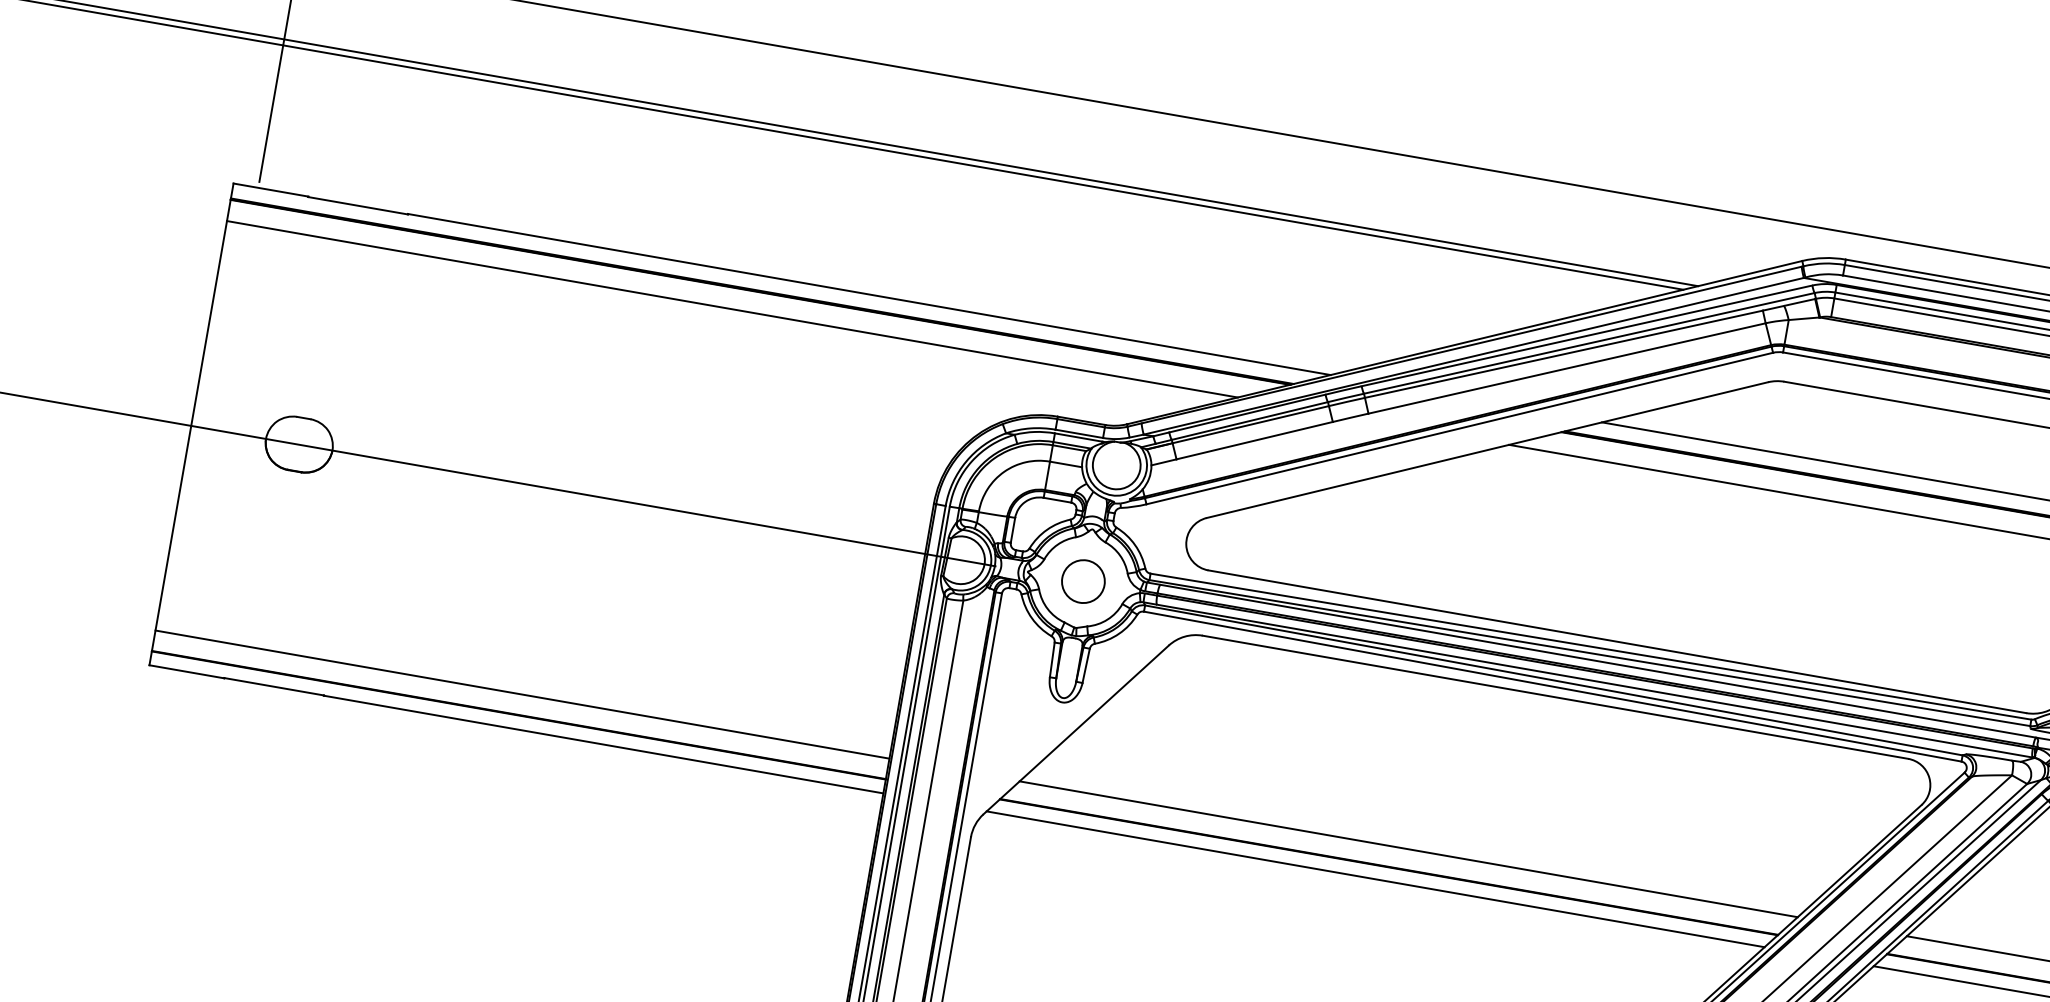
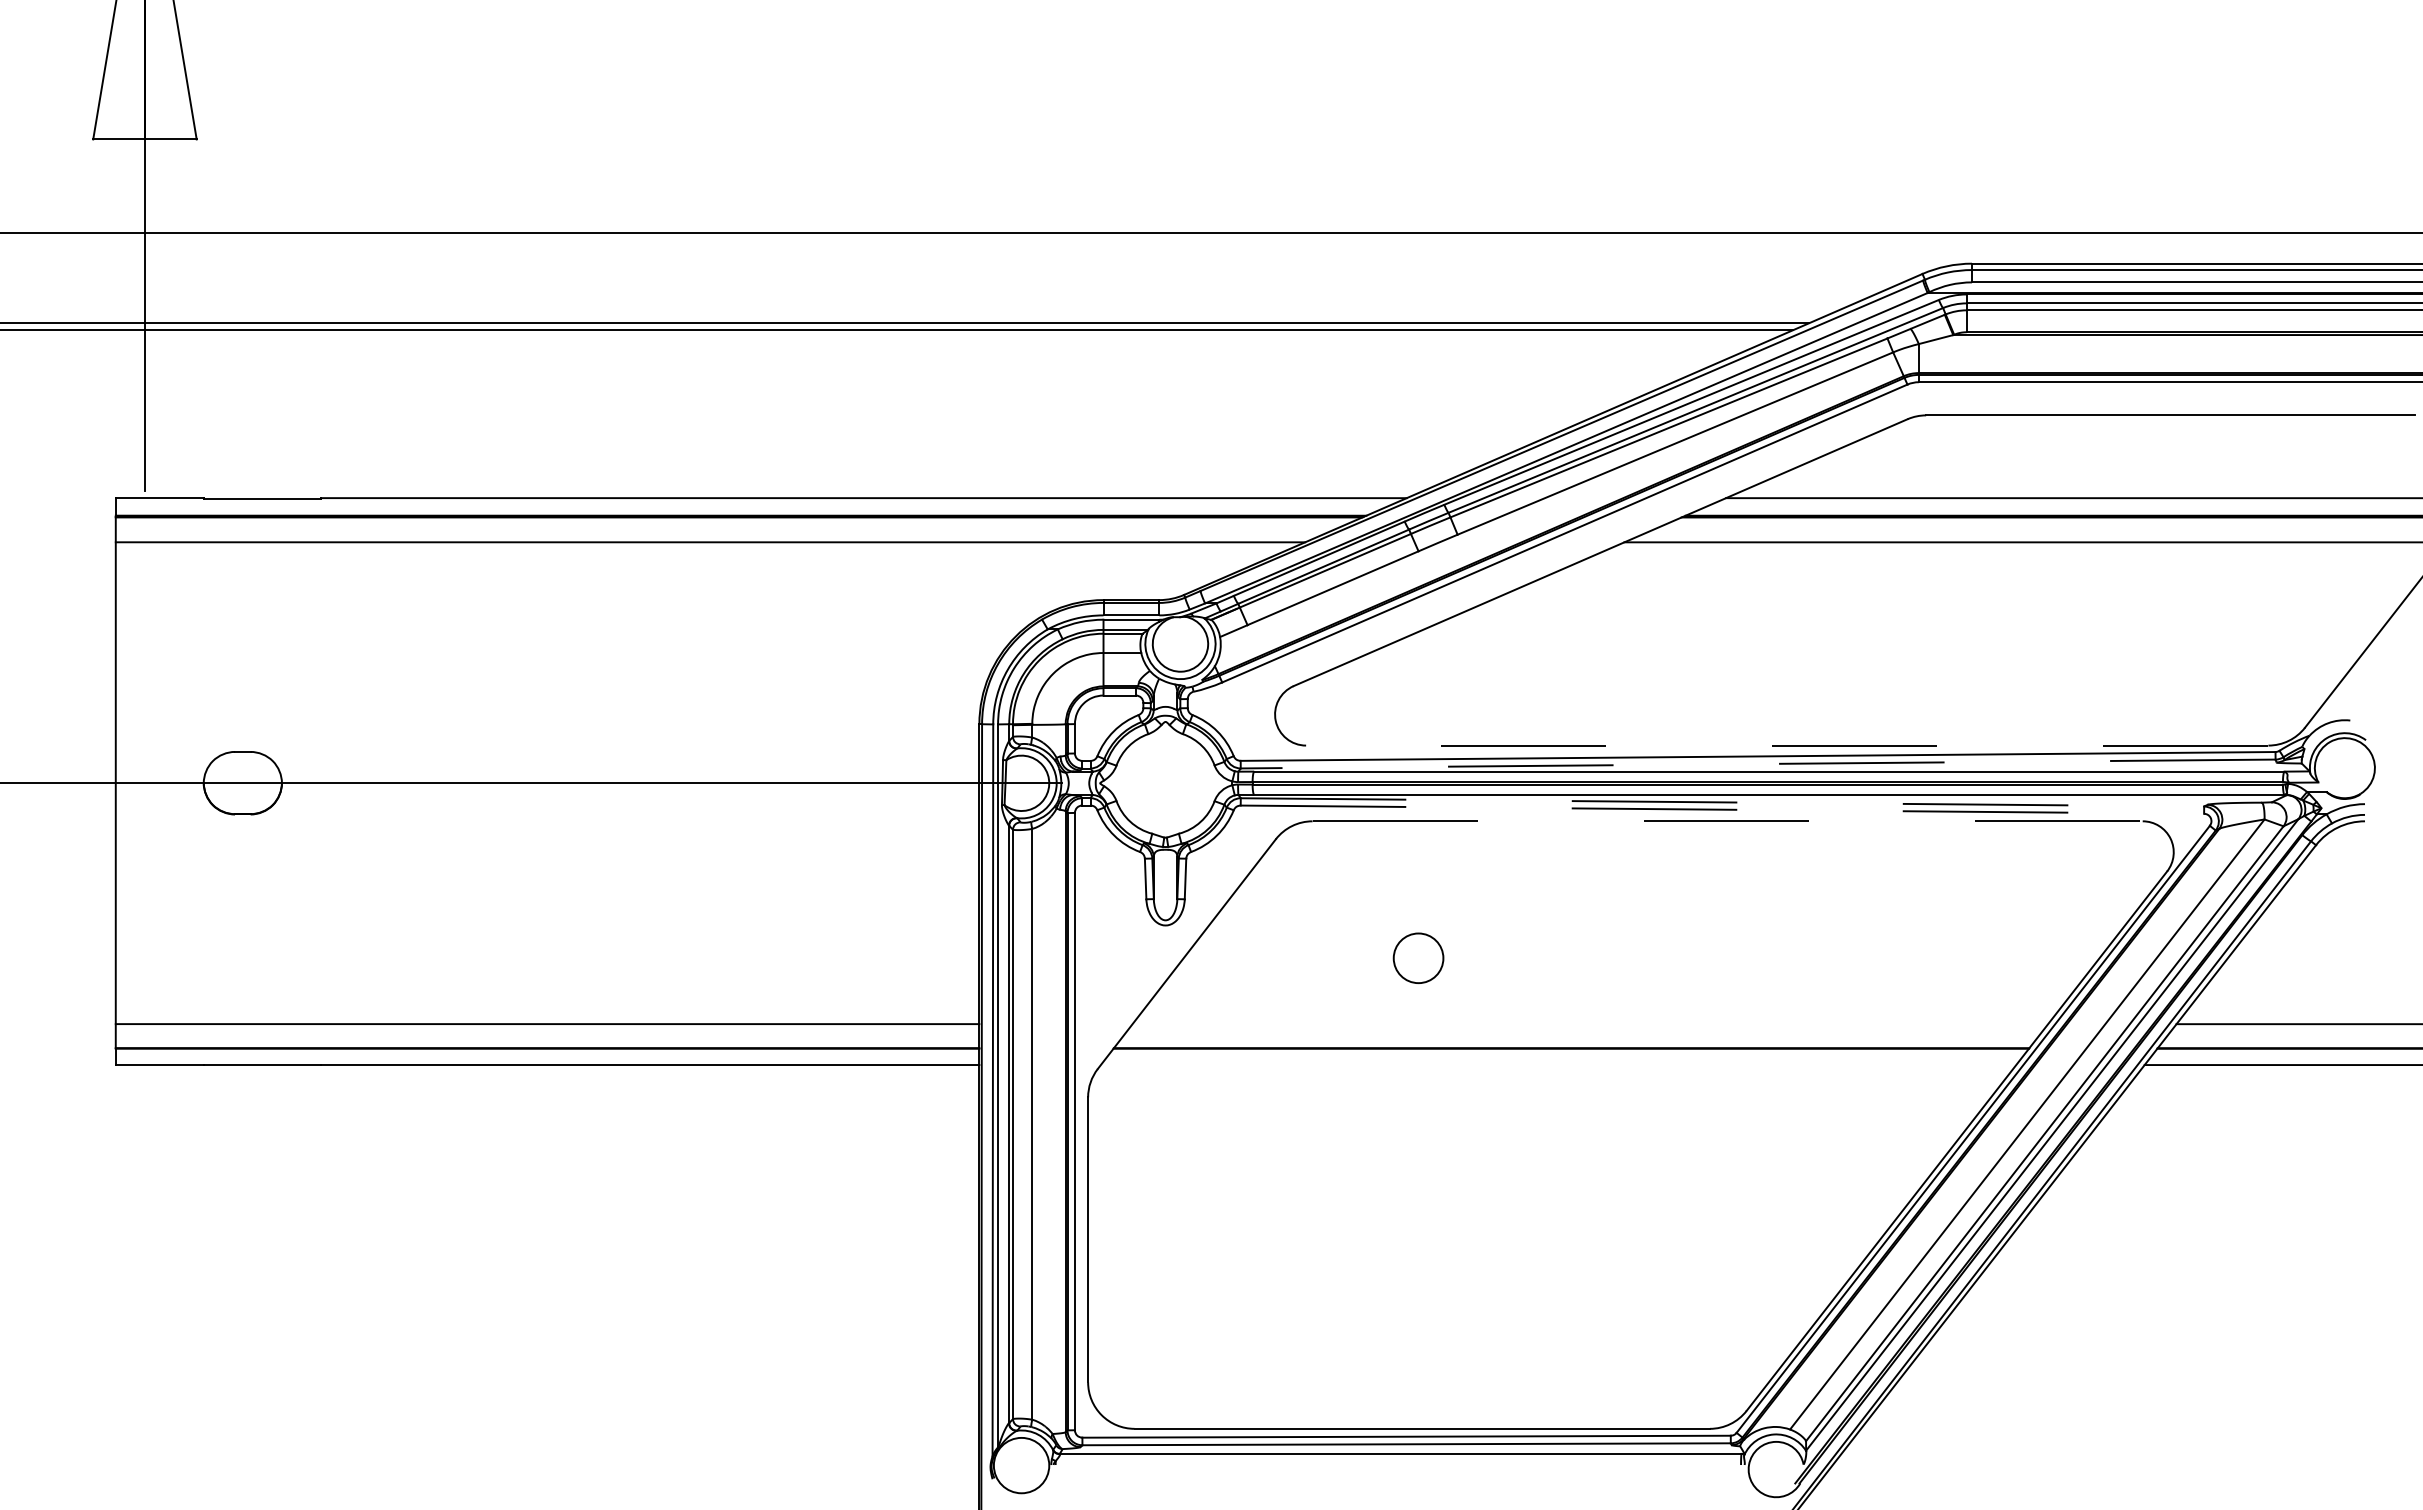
circle: (1083, 580) -> (1418, 957), moved
line: (1616, 641) -> (1786, 745), solid -> dashed
line: (1589, 653) -> (1757, 764), solid -> dashed
line: (1553, 680) -> (1722, 802), solid -> dashed
line: (1552, 686) -> (1722, 809), solid -> dashed
line: (1556, 697) -> (1728, 821), solid -> dashed
line: (1408, 849) -> (1590, 1024), removed
line: (1375, 879) -> (1558, 1065), removed

